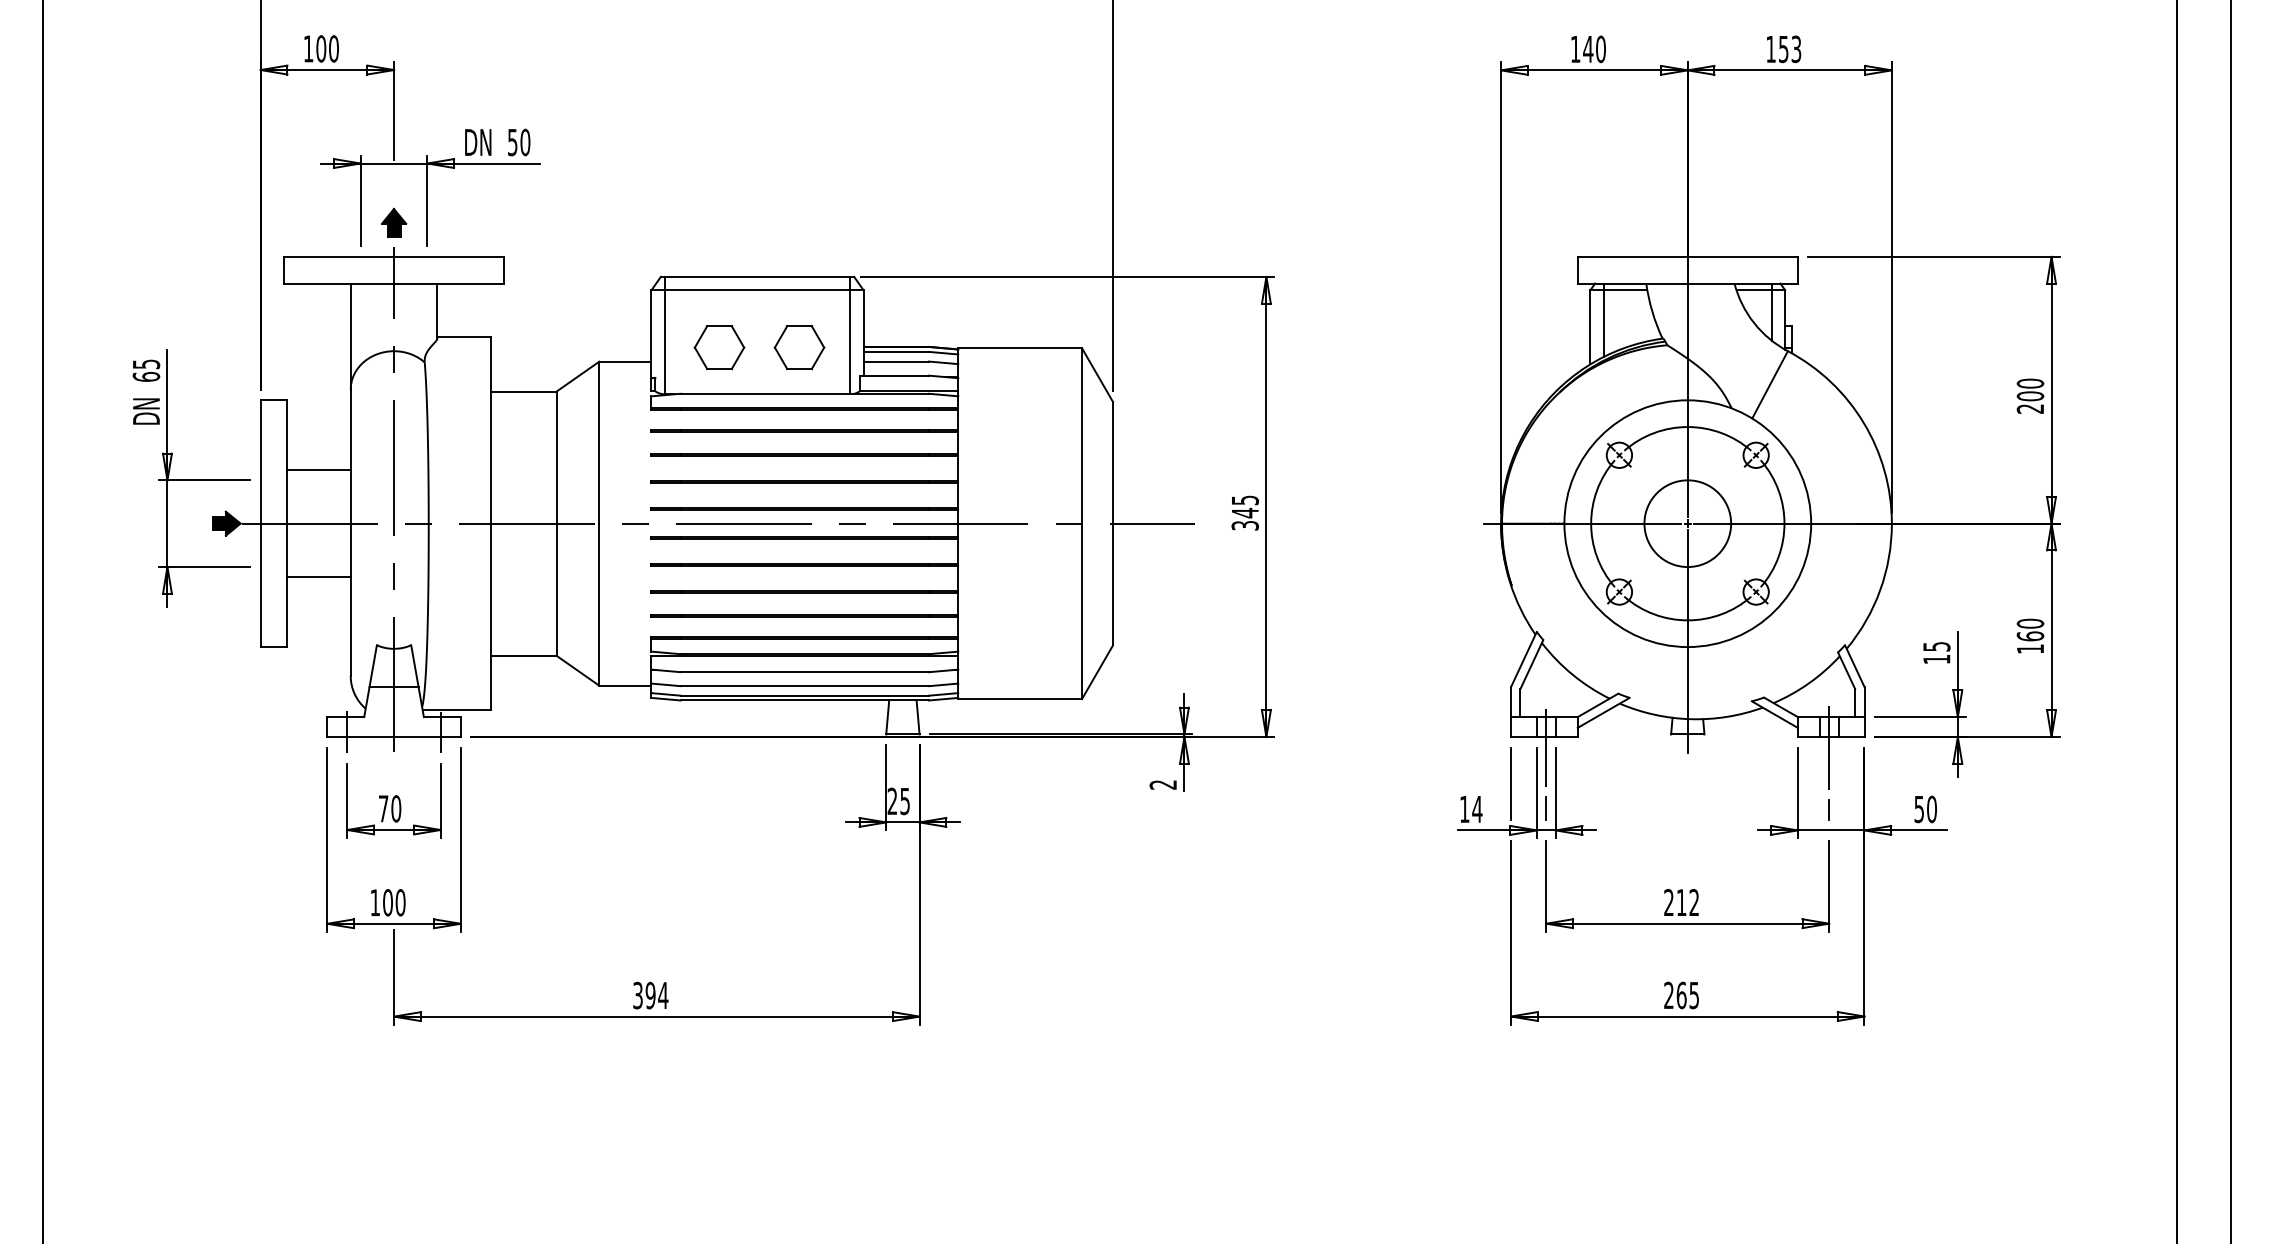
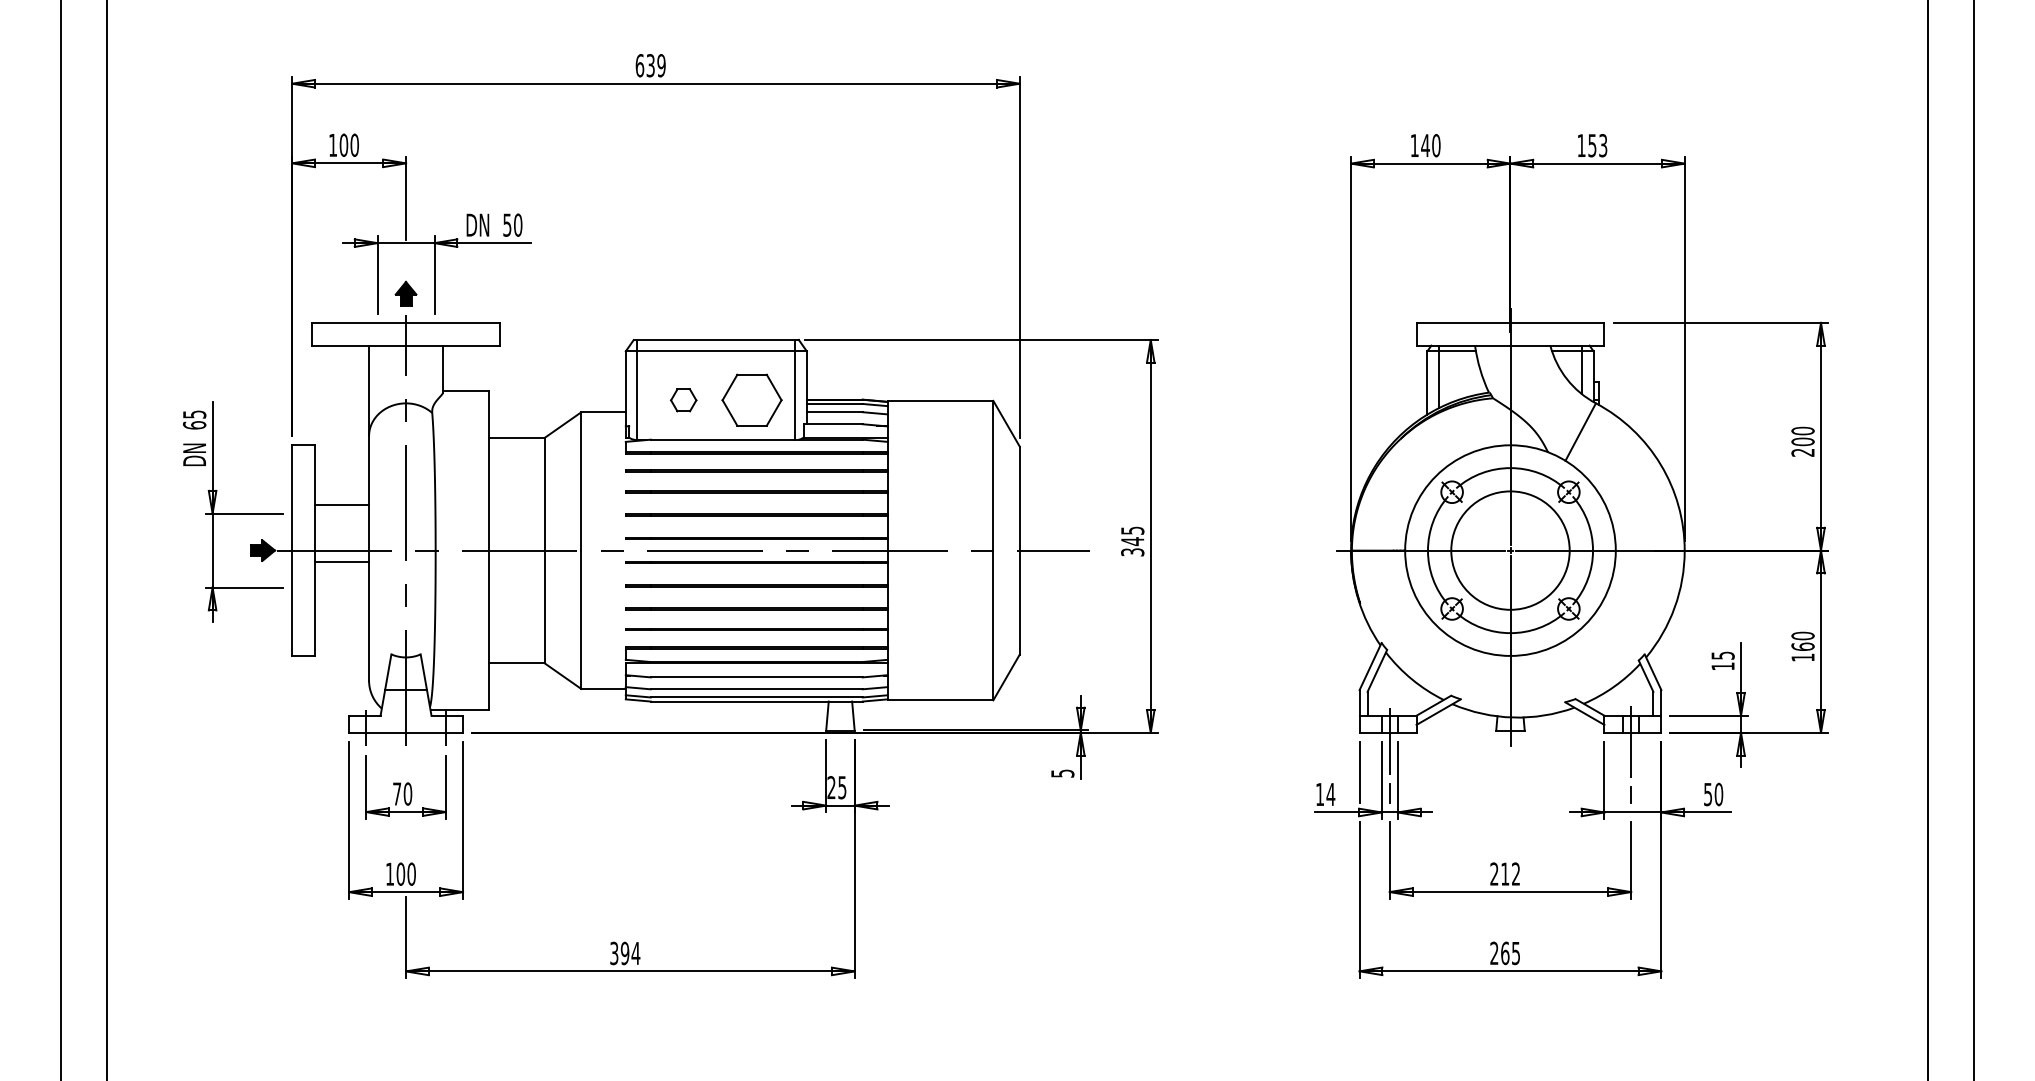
part: (719, 347) -> (683, 400), size x0.6
part: (799, 347) -> (752, 400), size x1.4
circle: (1687, 523) -> (1510, 550), size x1.6
line: (318, 577) -> (341, 562), moved
text: (1163, 784) -> (1062, 773), 2 -> 5

